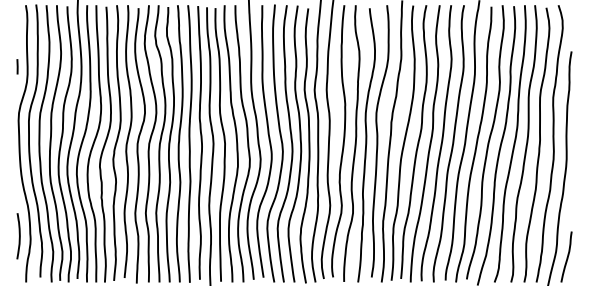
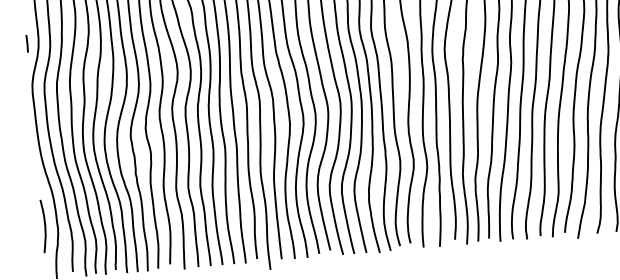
line: (17, 66) -> (27, 43), moved

